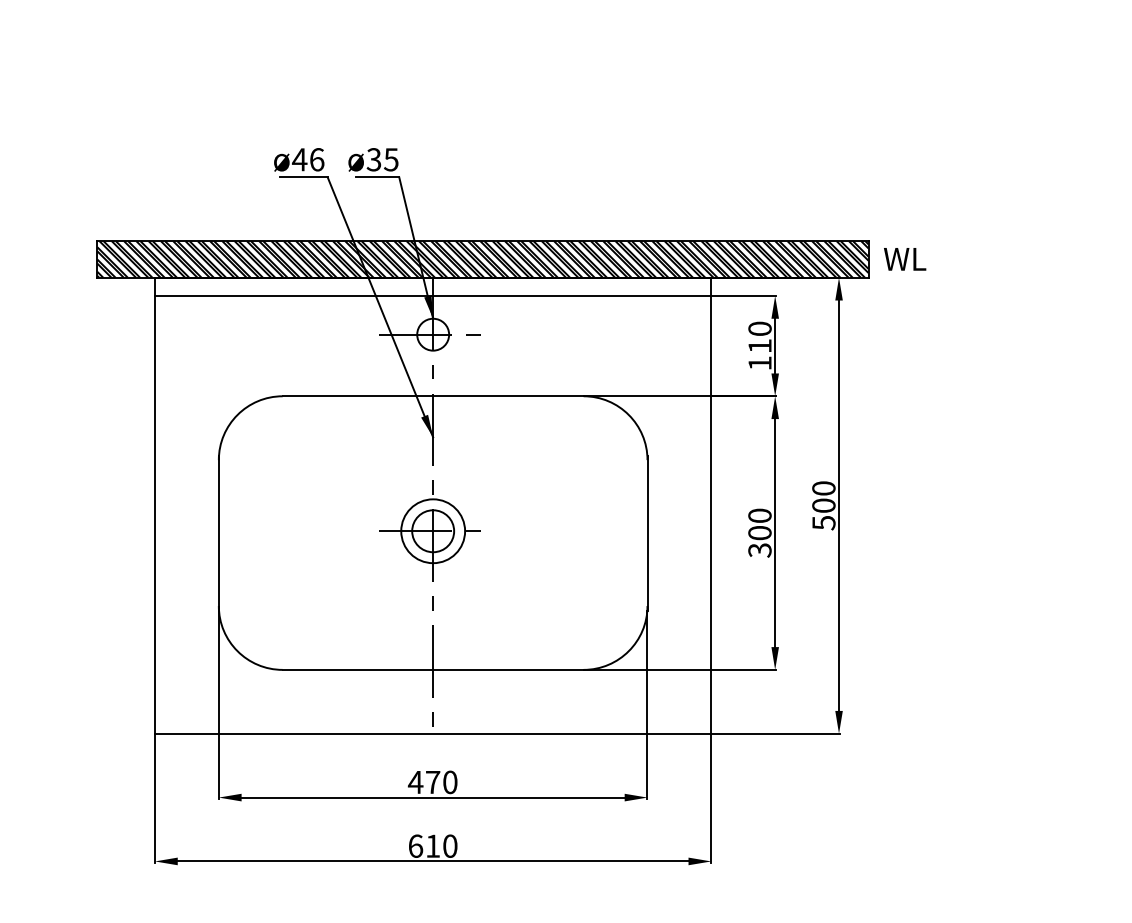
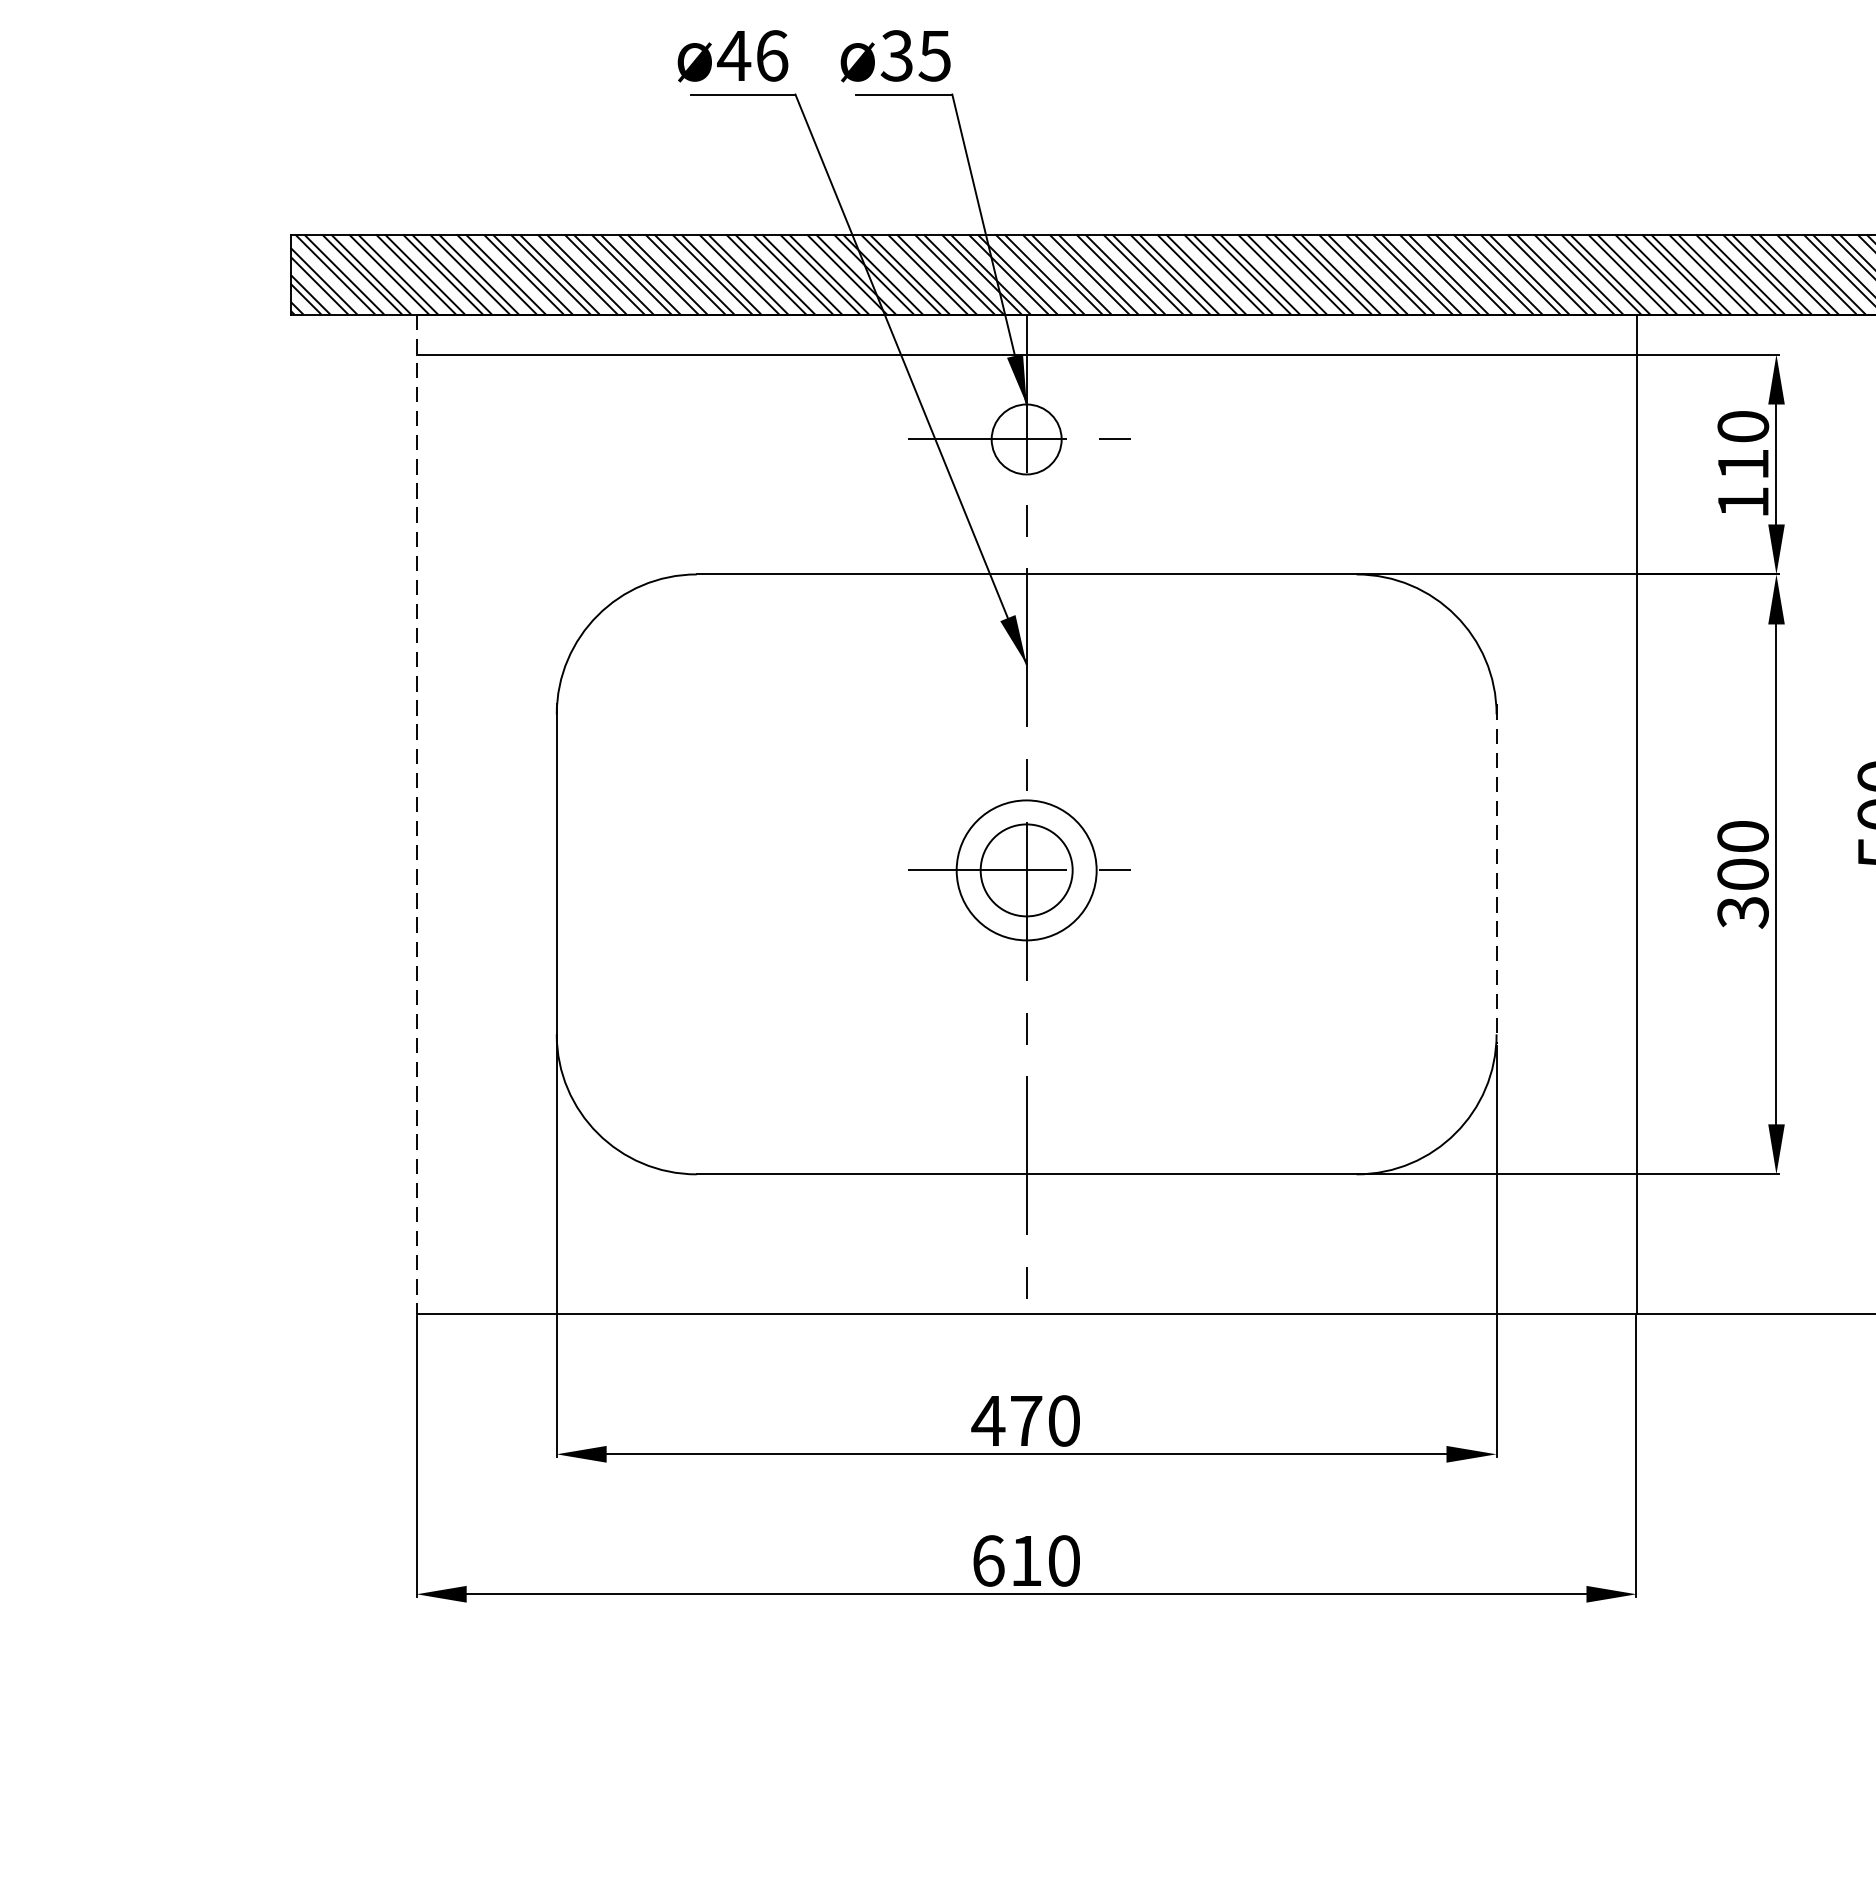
line: (155, 506) -> (417, 816), solid -> dashed
line: (647, 533) -> (1496, 875), solid -> dashed

